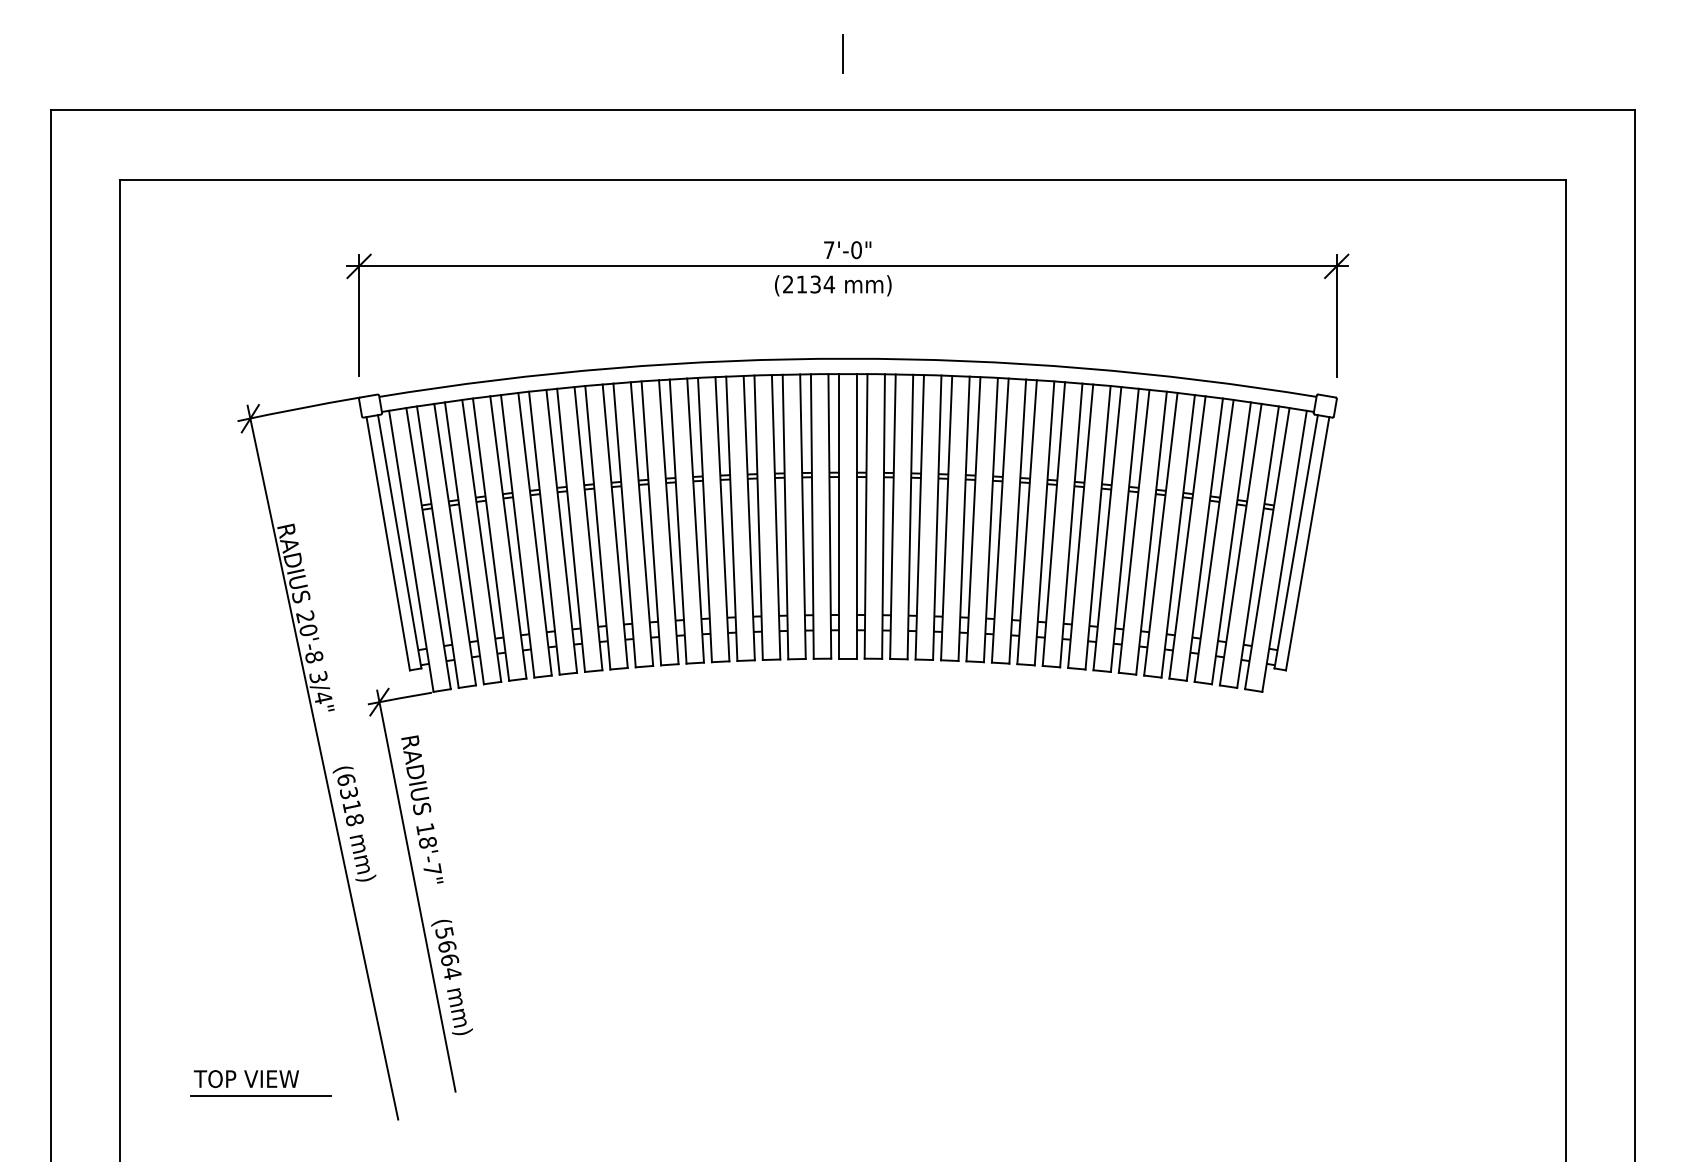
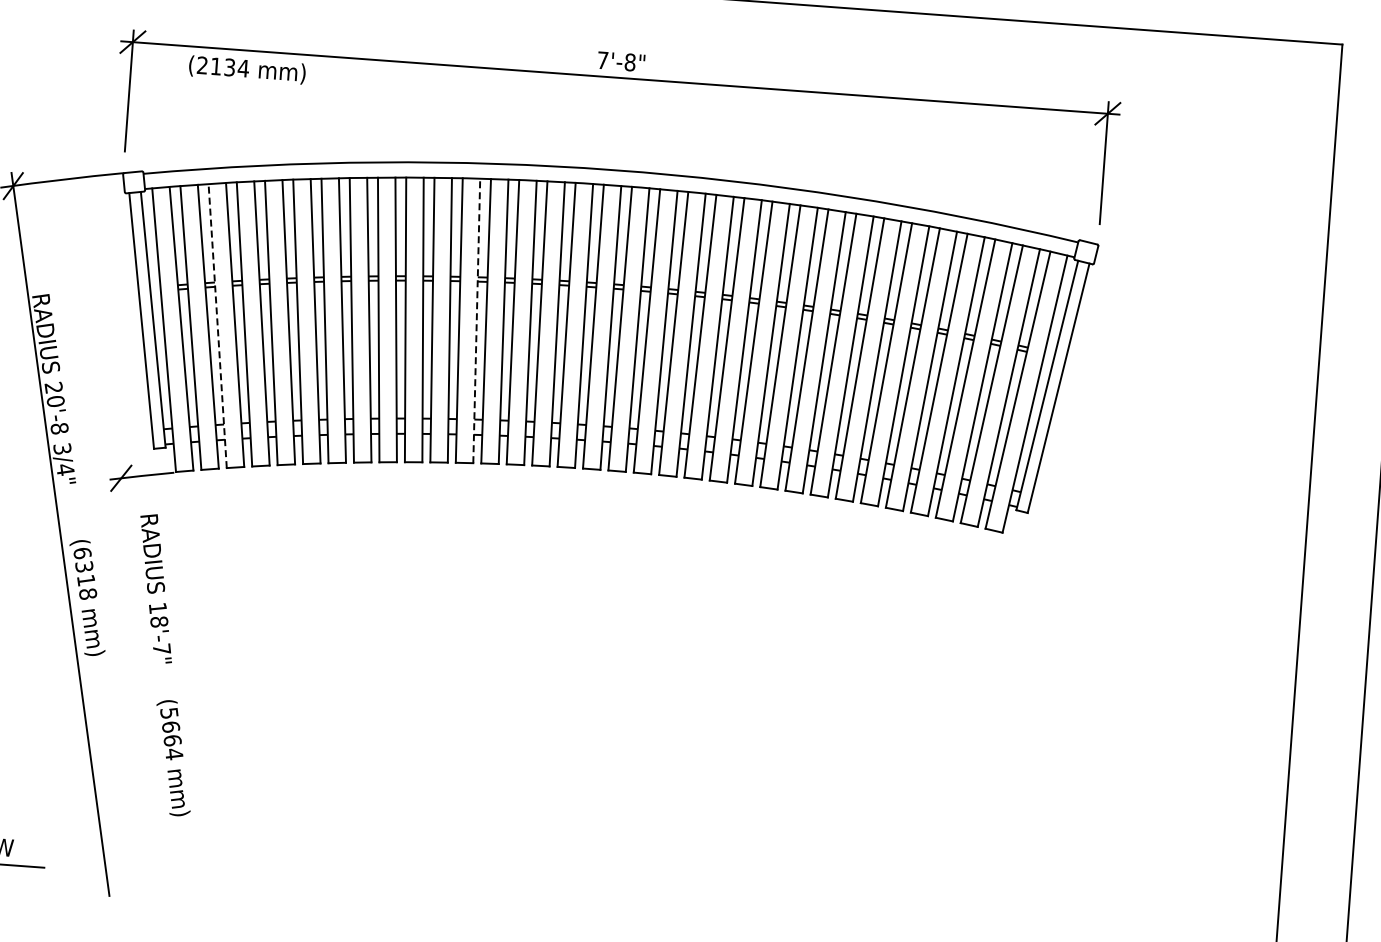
text: (856, 249) -> (630, 61), 7'-0" -> 7'-8"
text: (833, 285) -> (247, 69), moved
line: (722, 518) -> (476, 320), solid -> dashed
line: (464, 542) -> (217, 325), solid -> dashed
line: (416, 890) -> (144, 668), removed

